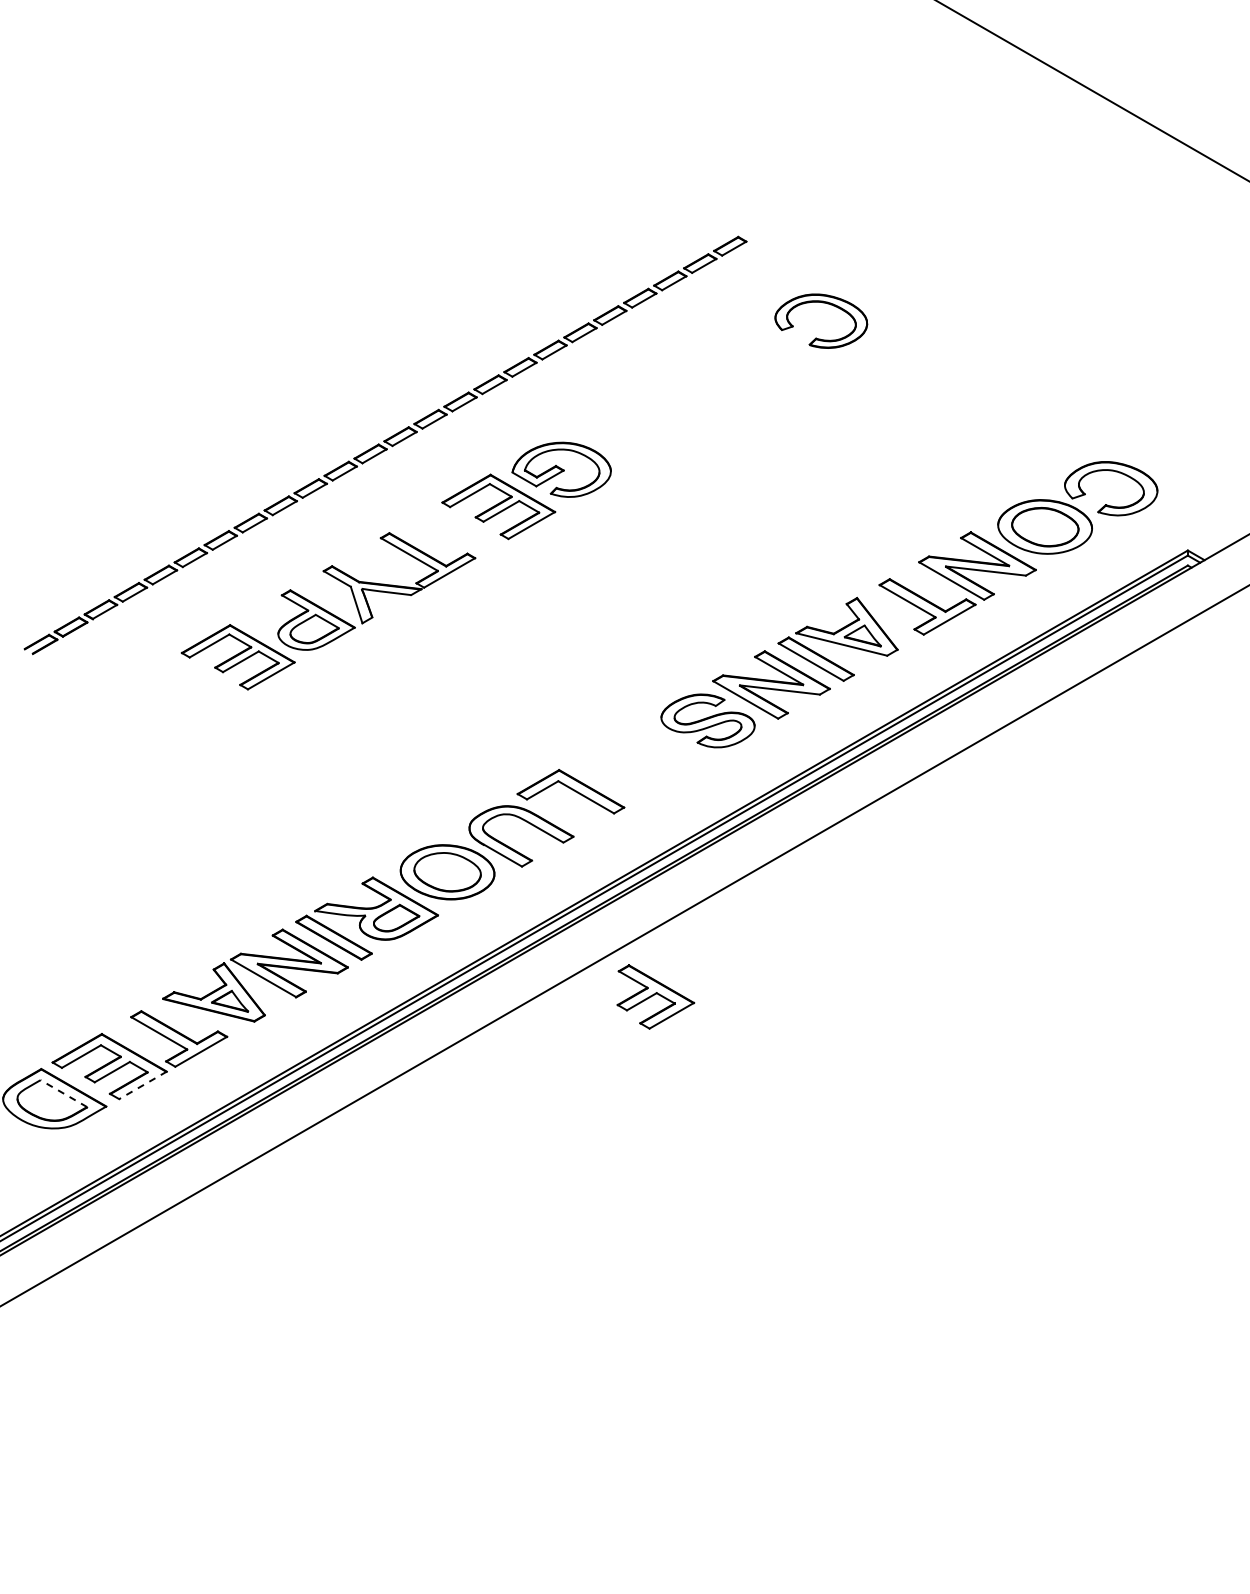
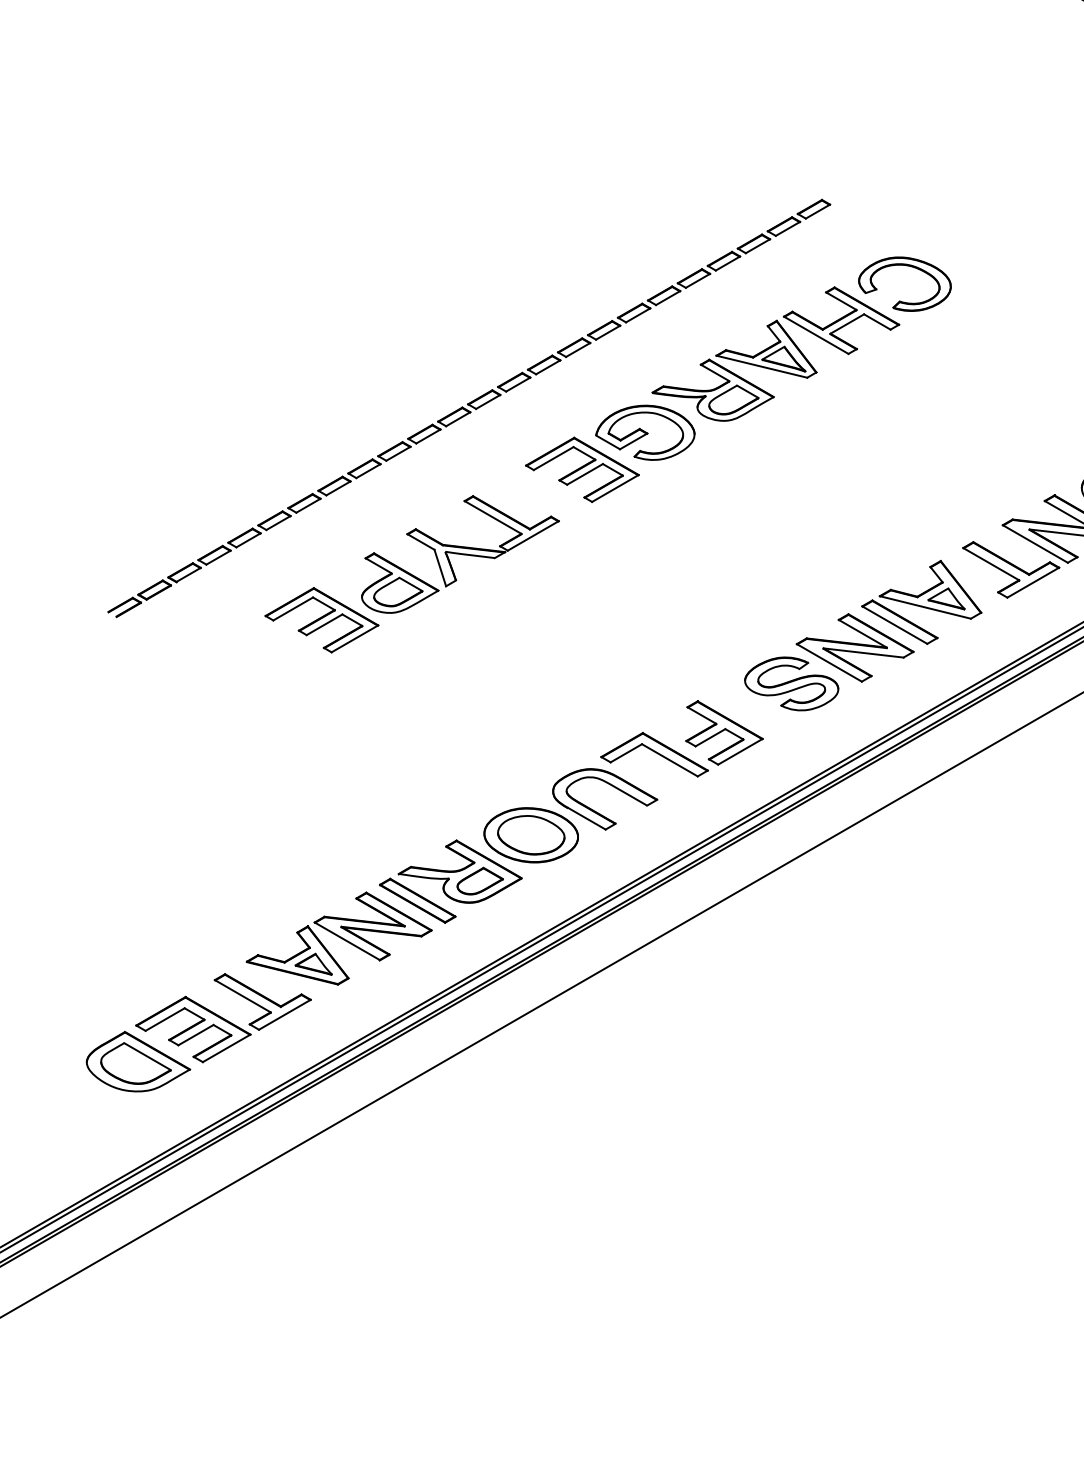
part: (691, 390) -> (775, 353), added
part: (655, 996) -> (724, 732), moved
line: (143, 1085) -> (227, 1048), dashed -> solid
line: (63, 1093) -> (147, 1056), dashed -> solid

